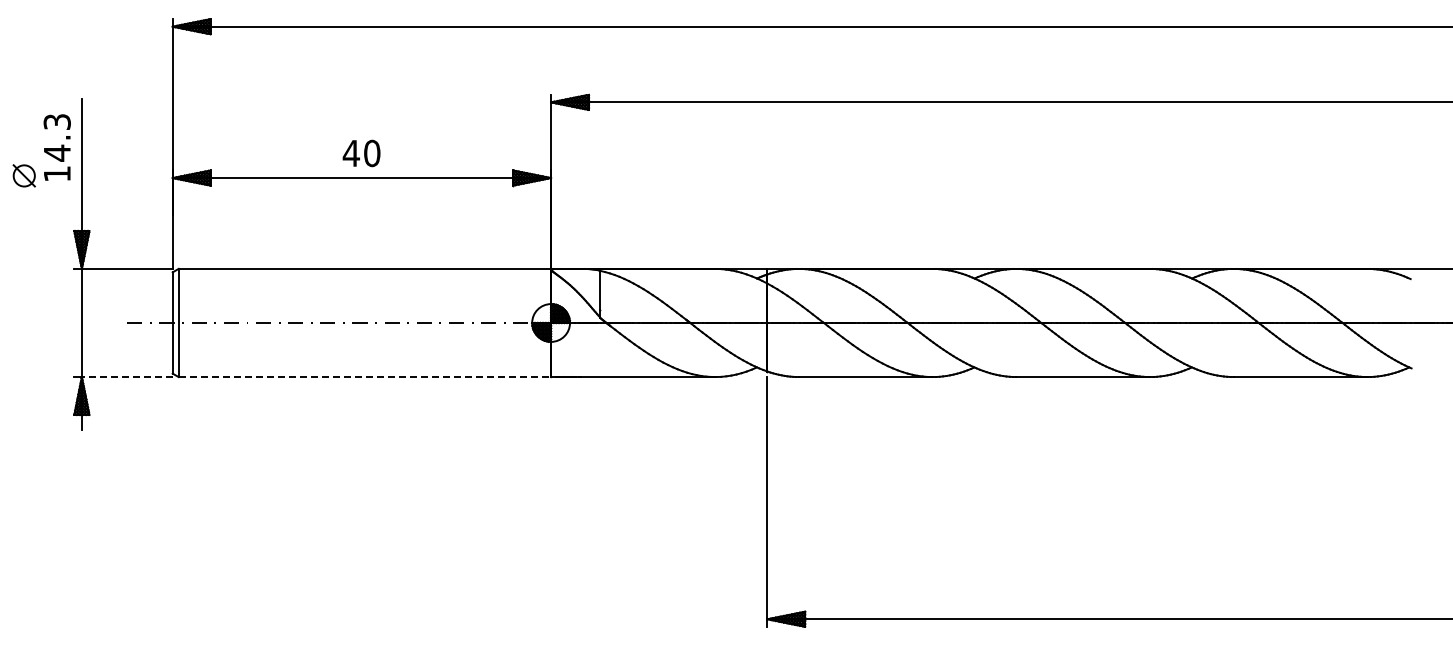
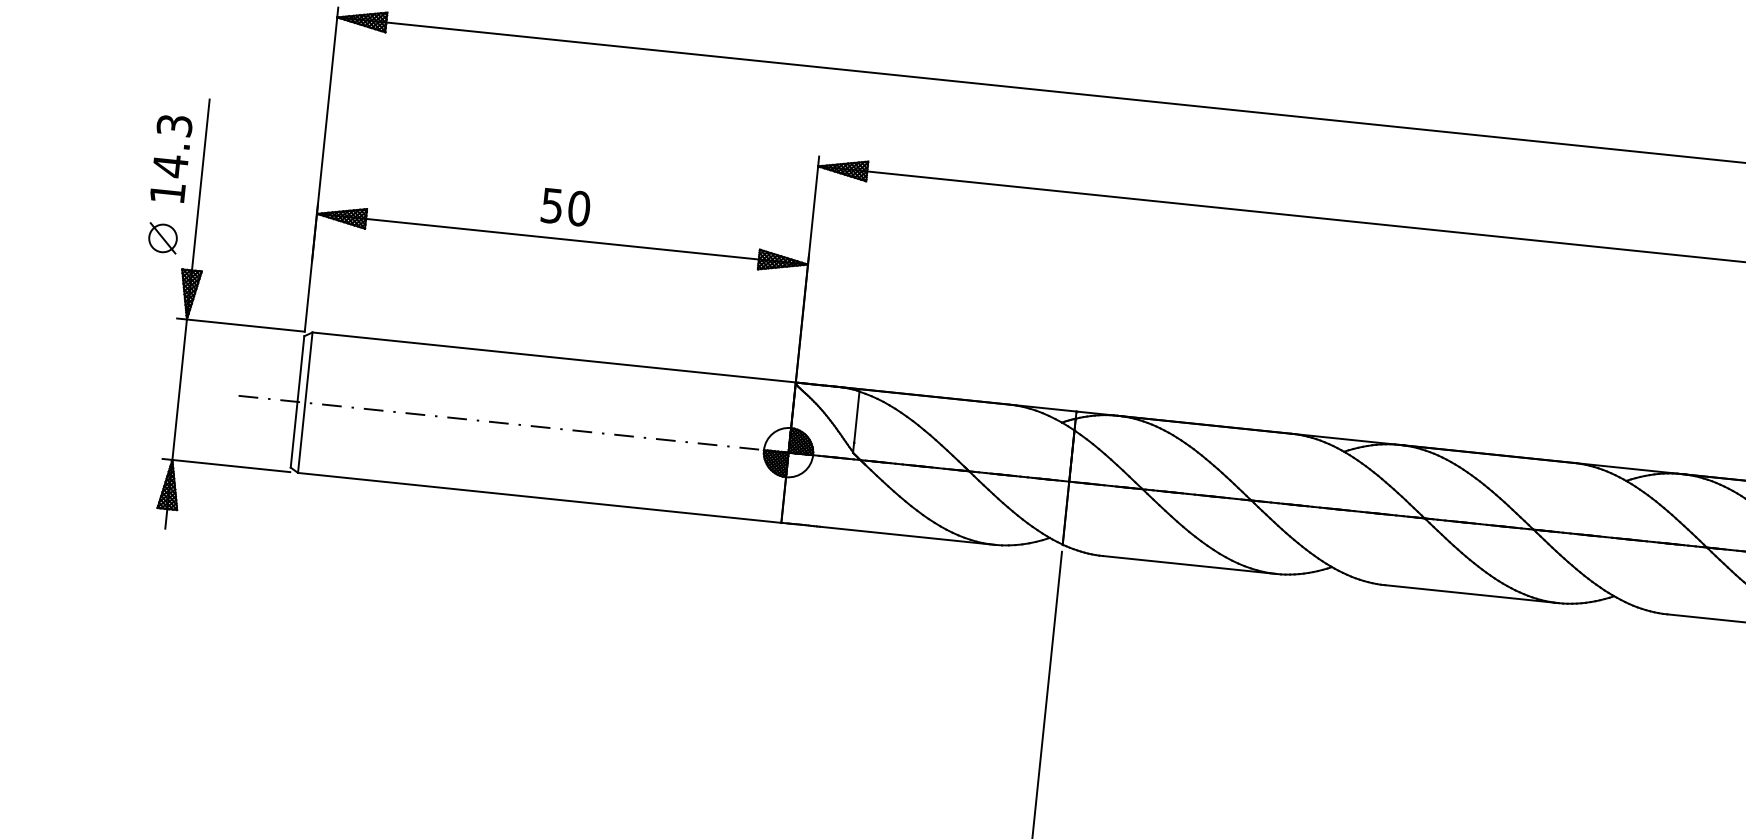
text: (350, 153) -> (550, 205), 40 -> 50
part: (23, 175) -> (162, 237), moved
line: (126, 377) -> (230, 466), dashed -> solid
line: (365, 377) -> (540, 498), dashed -> solid

